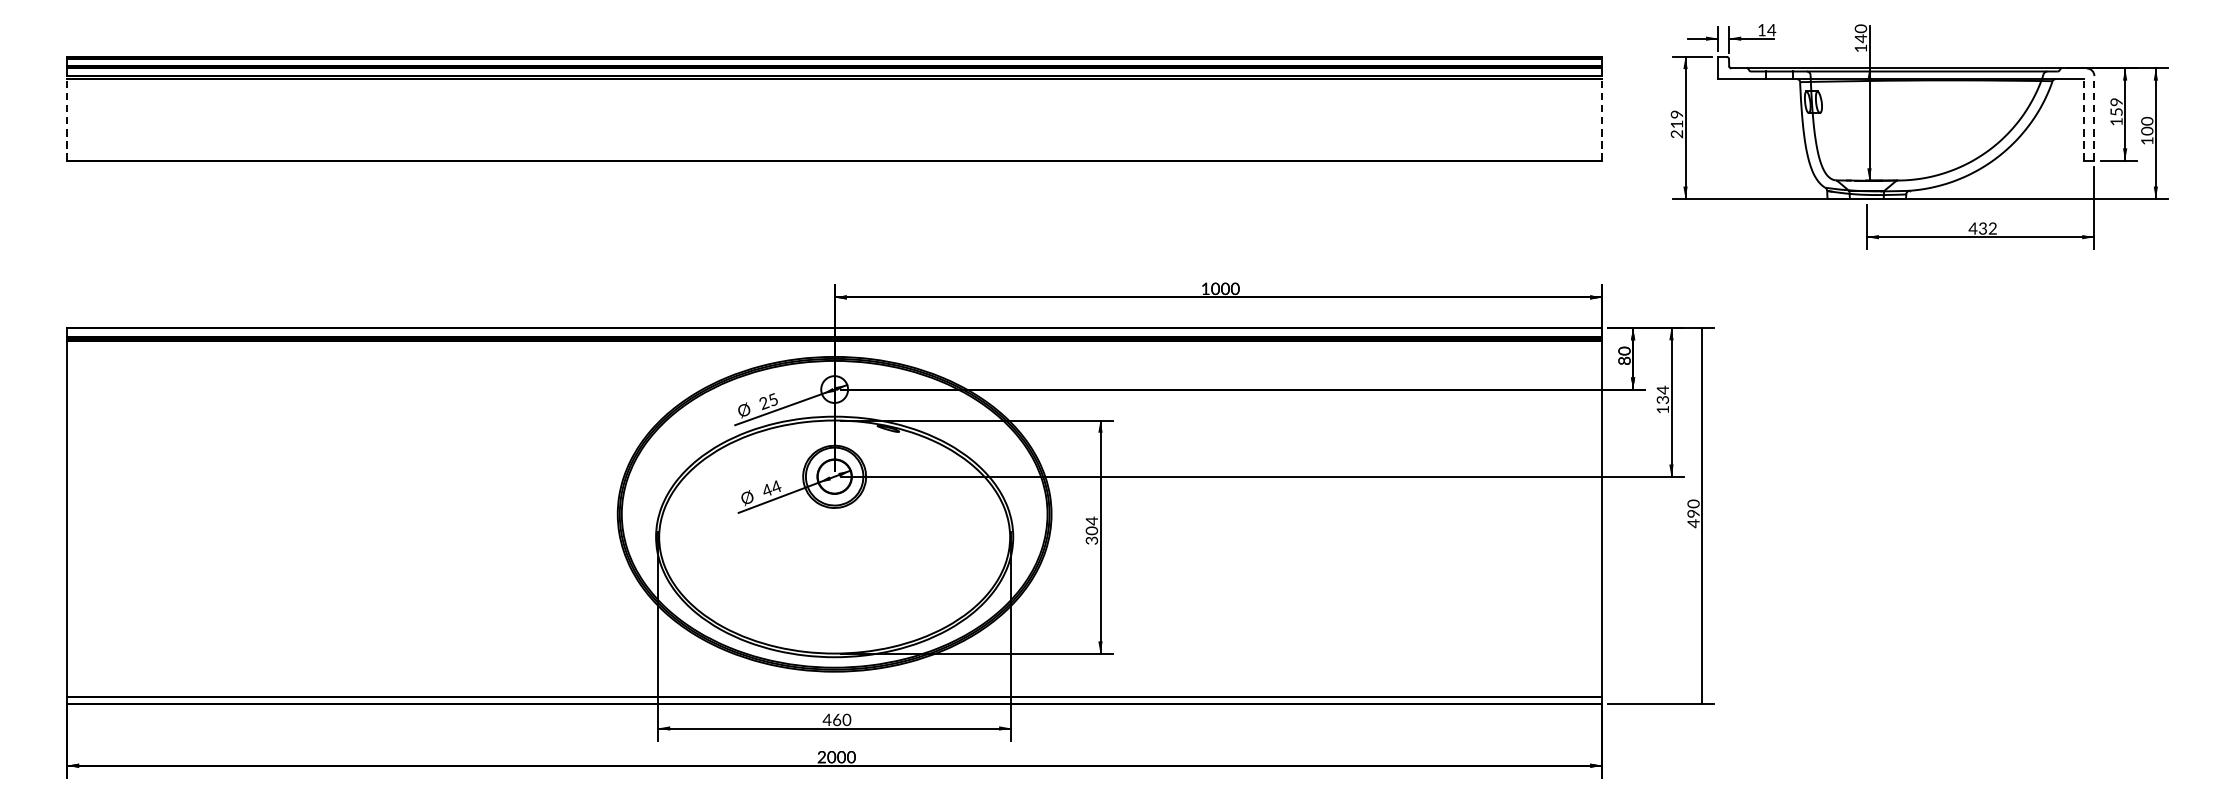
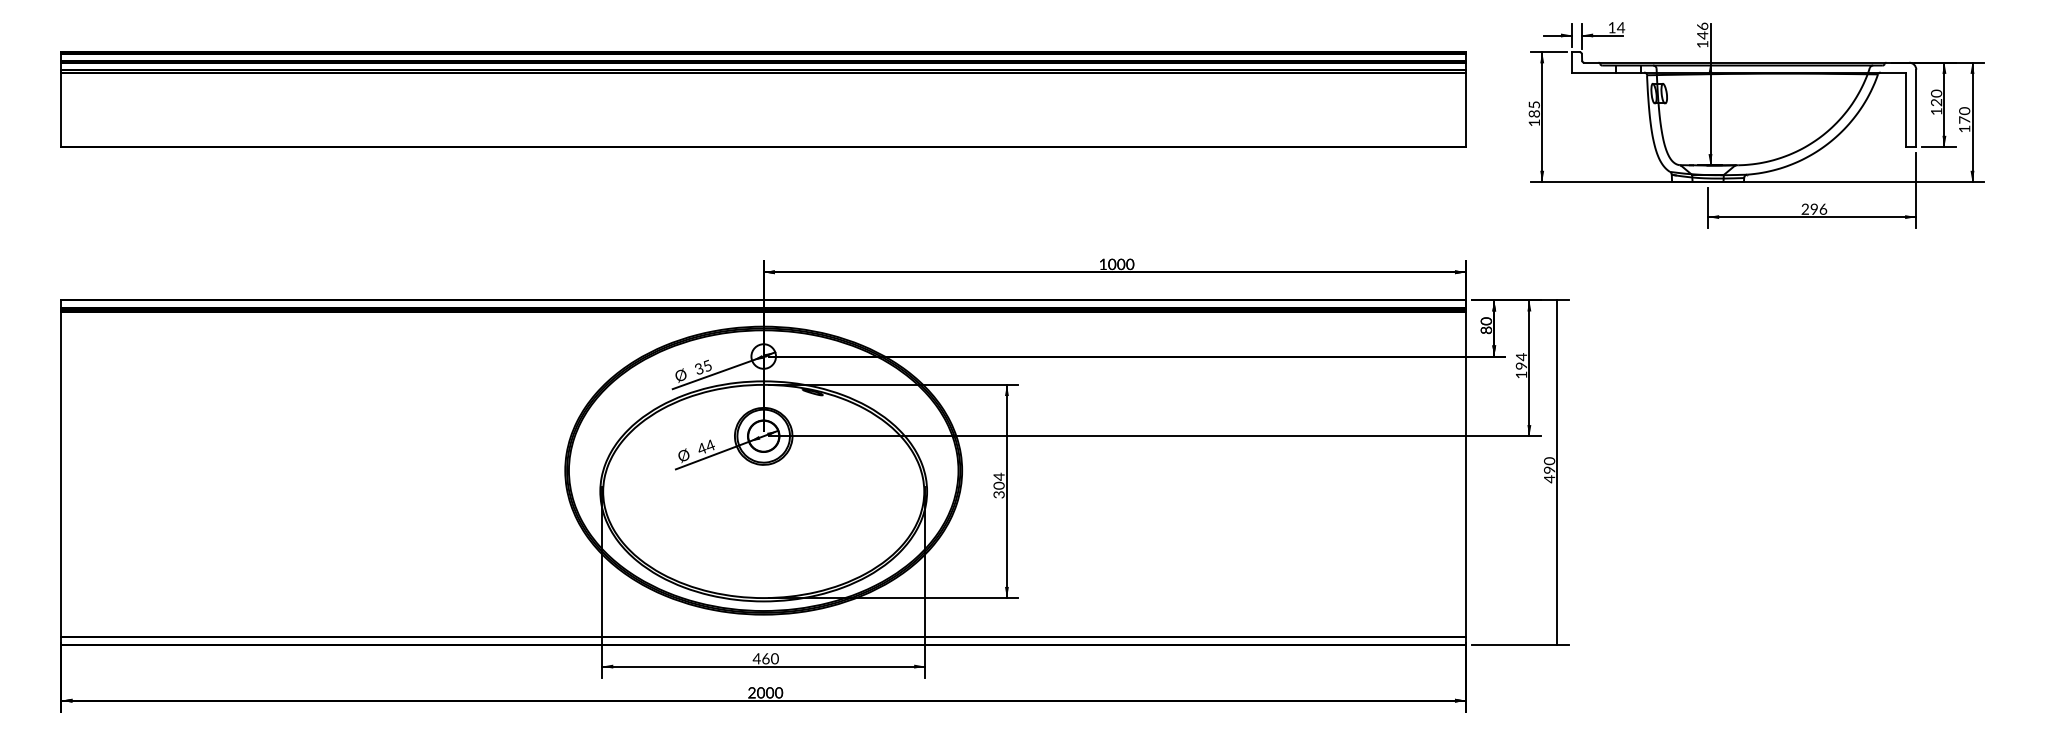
text: (1860, 28) -> (1702, 26), 140 -> 146
text: (2116, 106) -> (1936, 97), 159 -> 120
line: (67, 118) -> (61, 108), dashed -> solid
line: (1602, 118) -> (1466, 108), dashed -> solid
line: (2094, 118) -> (1916, 108), dashed -> solid
line: (2083, 119) -> (1906, 109), dashed -> solid
text: (1676, 123) -> (1533, 113), 219 -> 185
text: (2147, 131) -> (1964, 120), 100 -> 170
text: (1983, 227) -> (1814, 208), 432 -> 296
text: (1662, 399) -> (1521, 365), 134 -> 194
text: (765, 404) -> (700, 370), 25 -> 35

